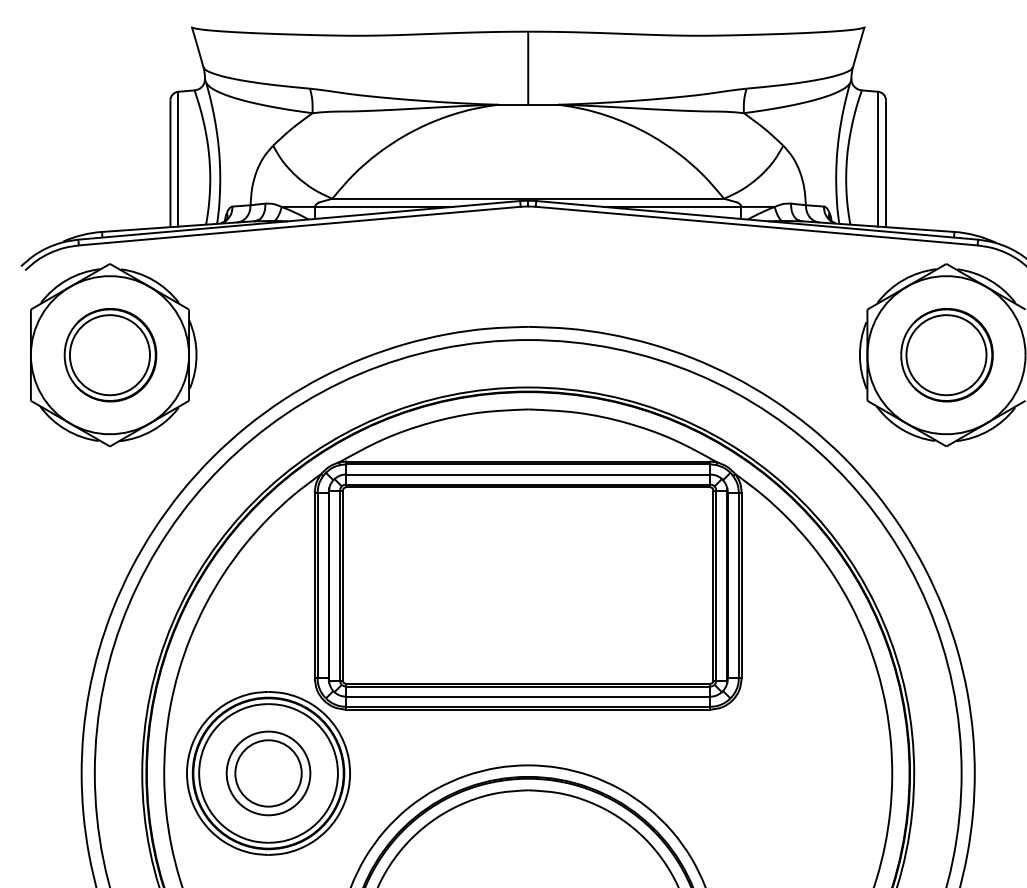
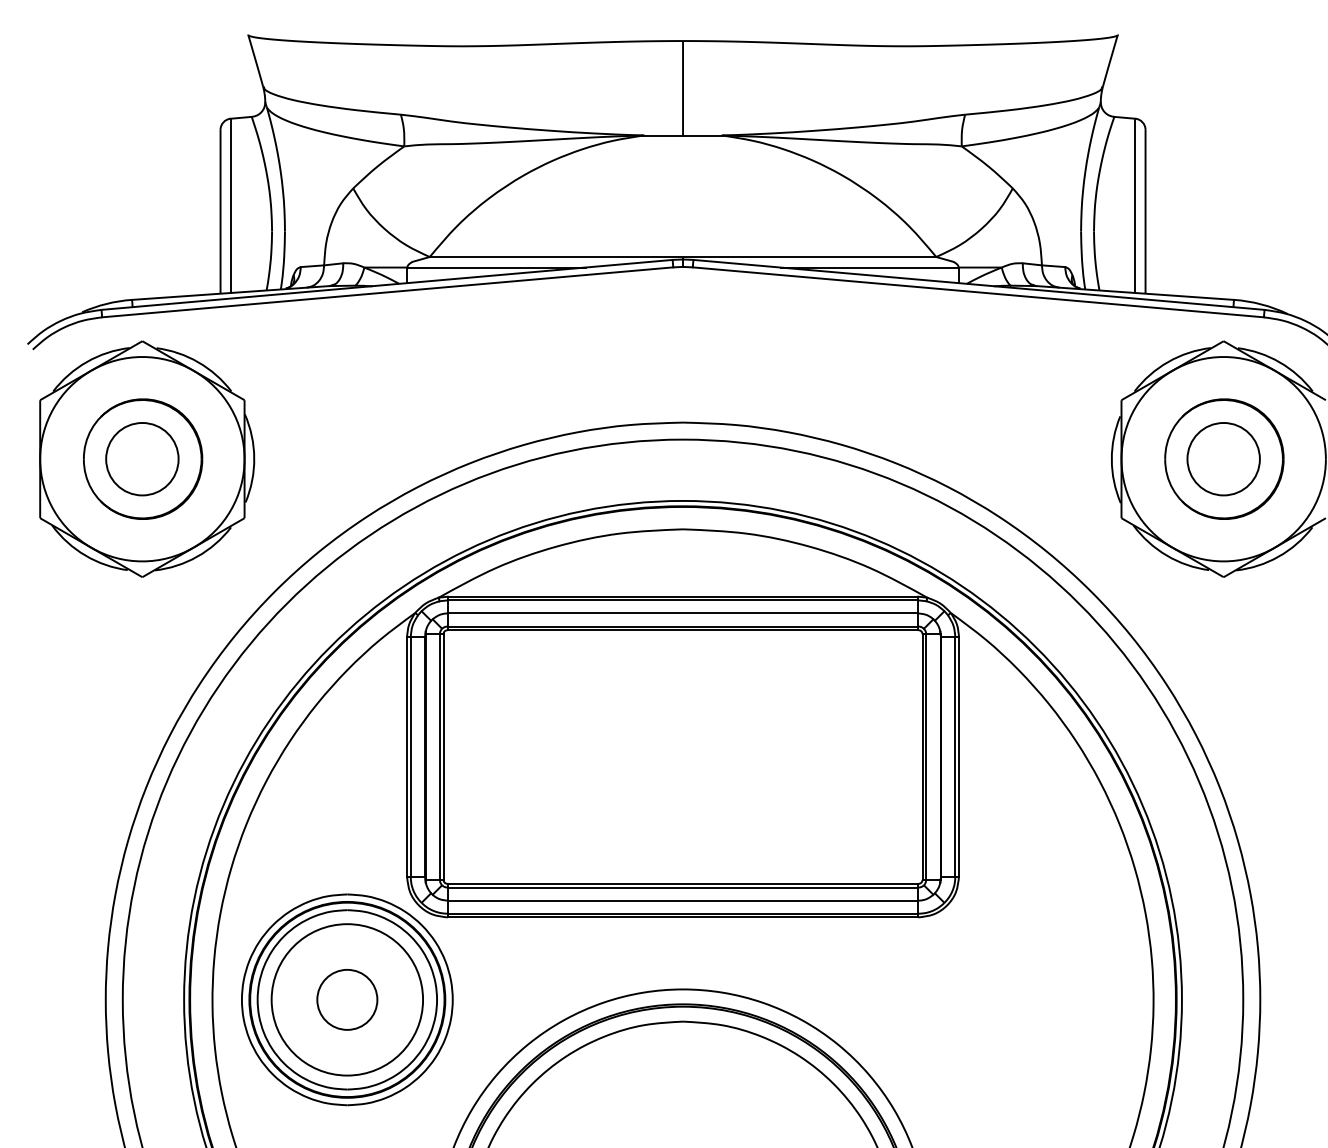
circle: (110, 354) -> (142, 458), size x0.7
circle: (946, 354) -> (1223, 458), size x0.7
circle: (268, 773) -> (347, 999), size x0.7
circle: (268, 773) -> (347, 999), size x1.4

